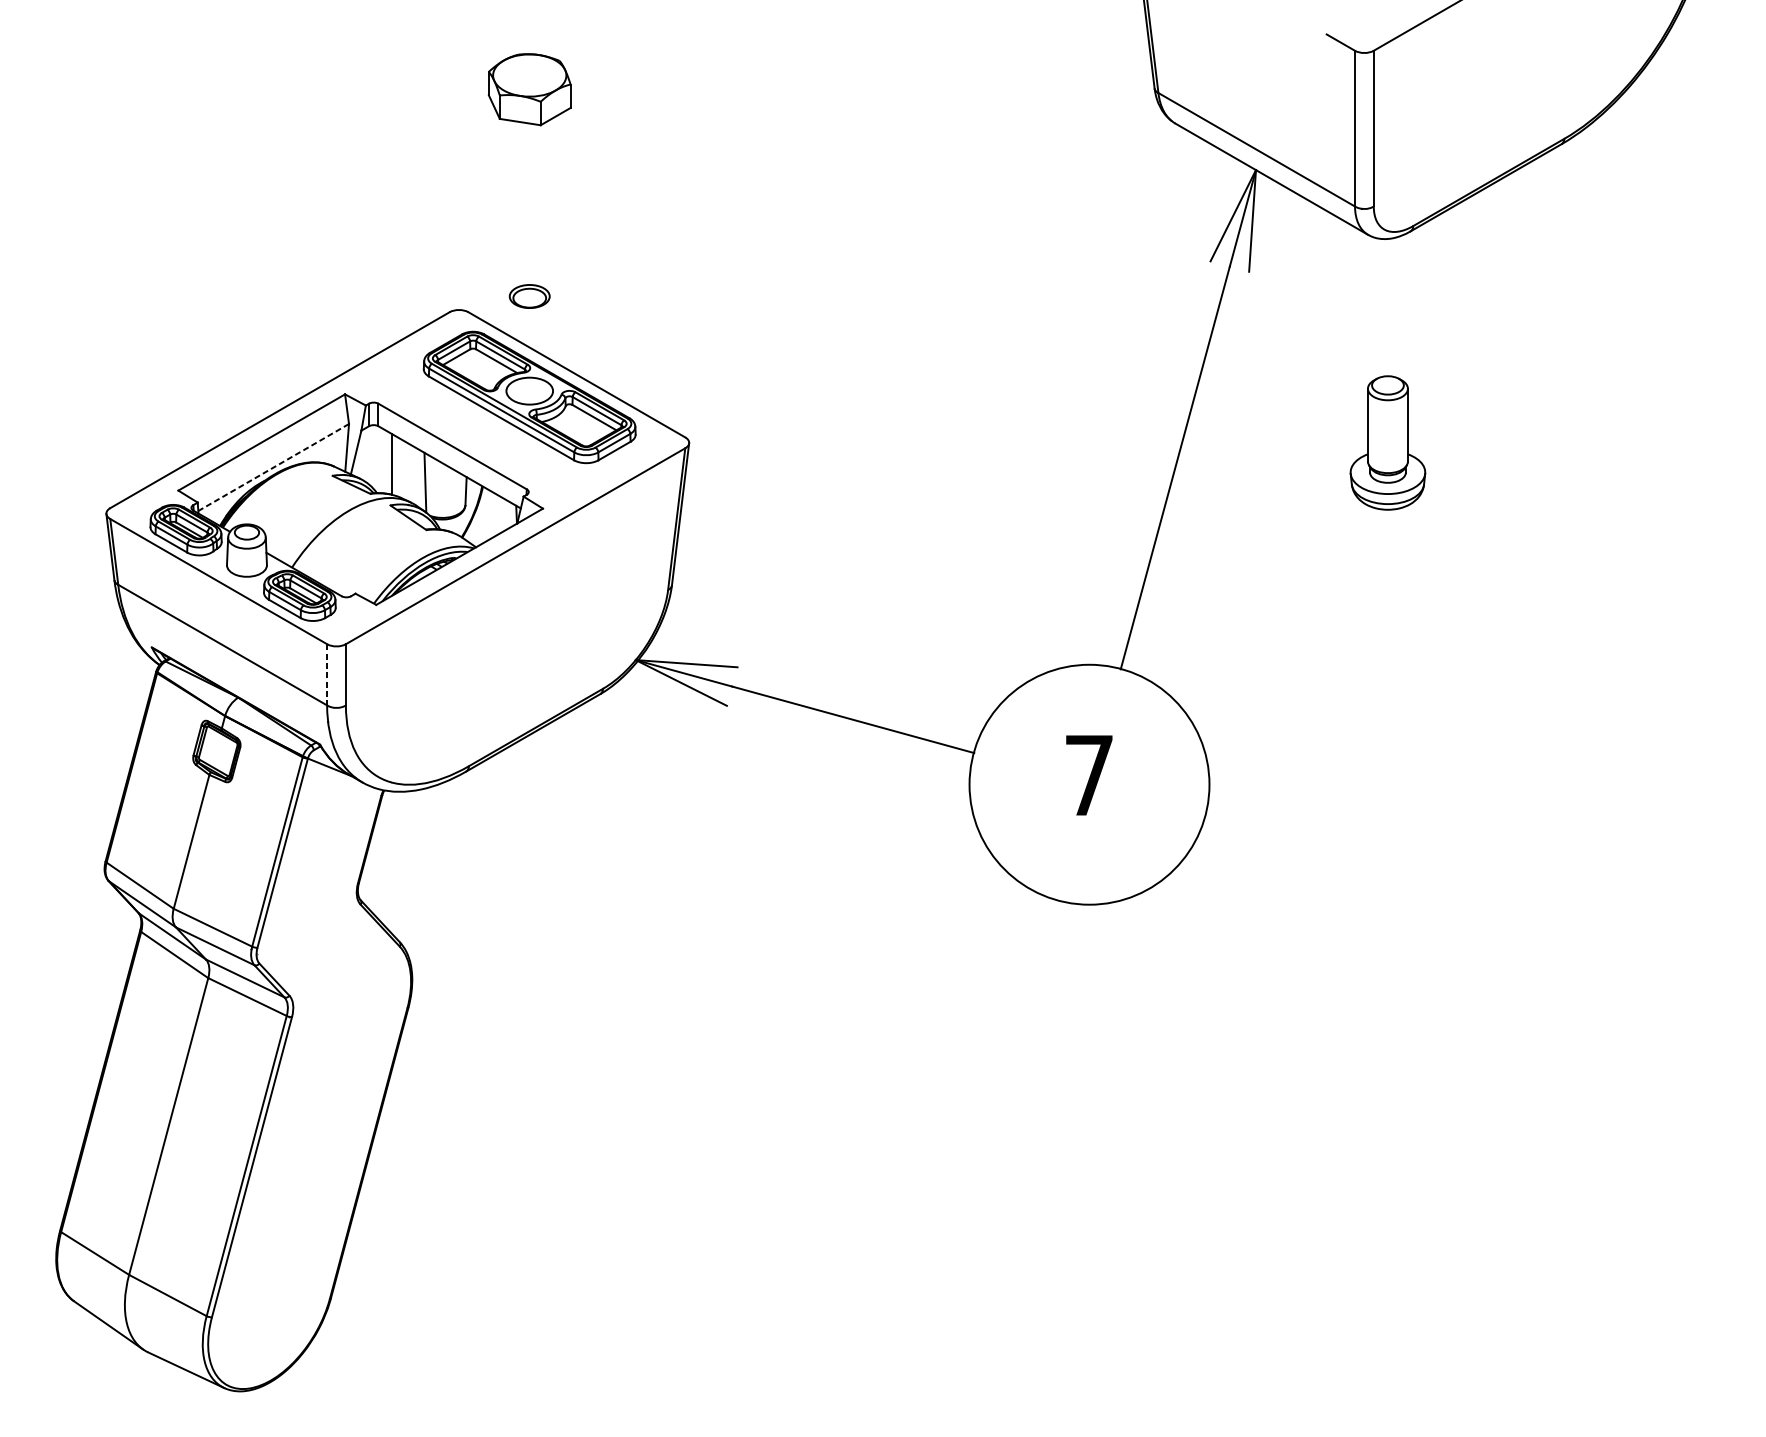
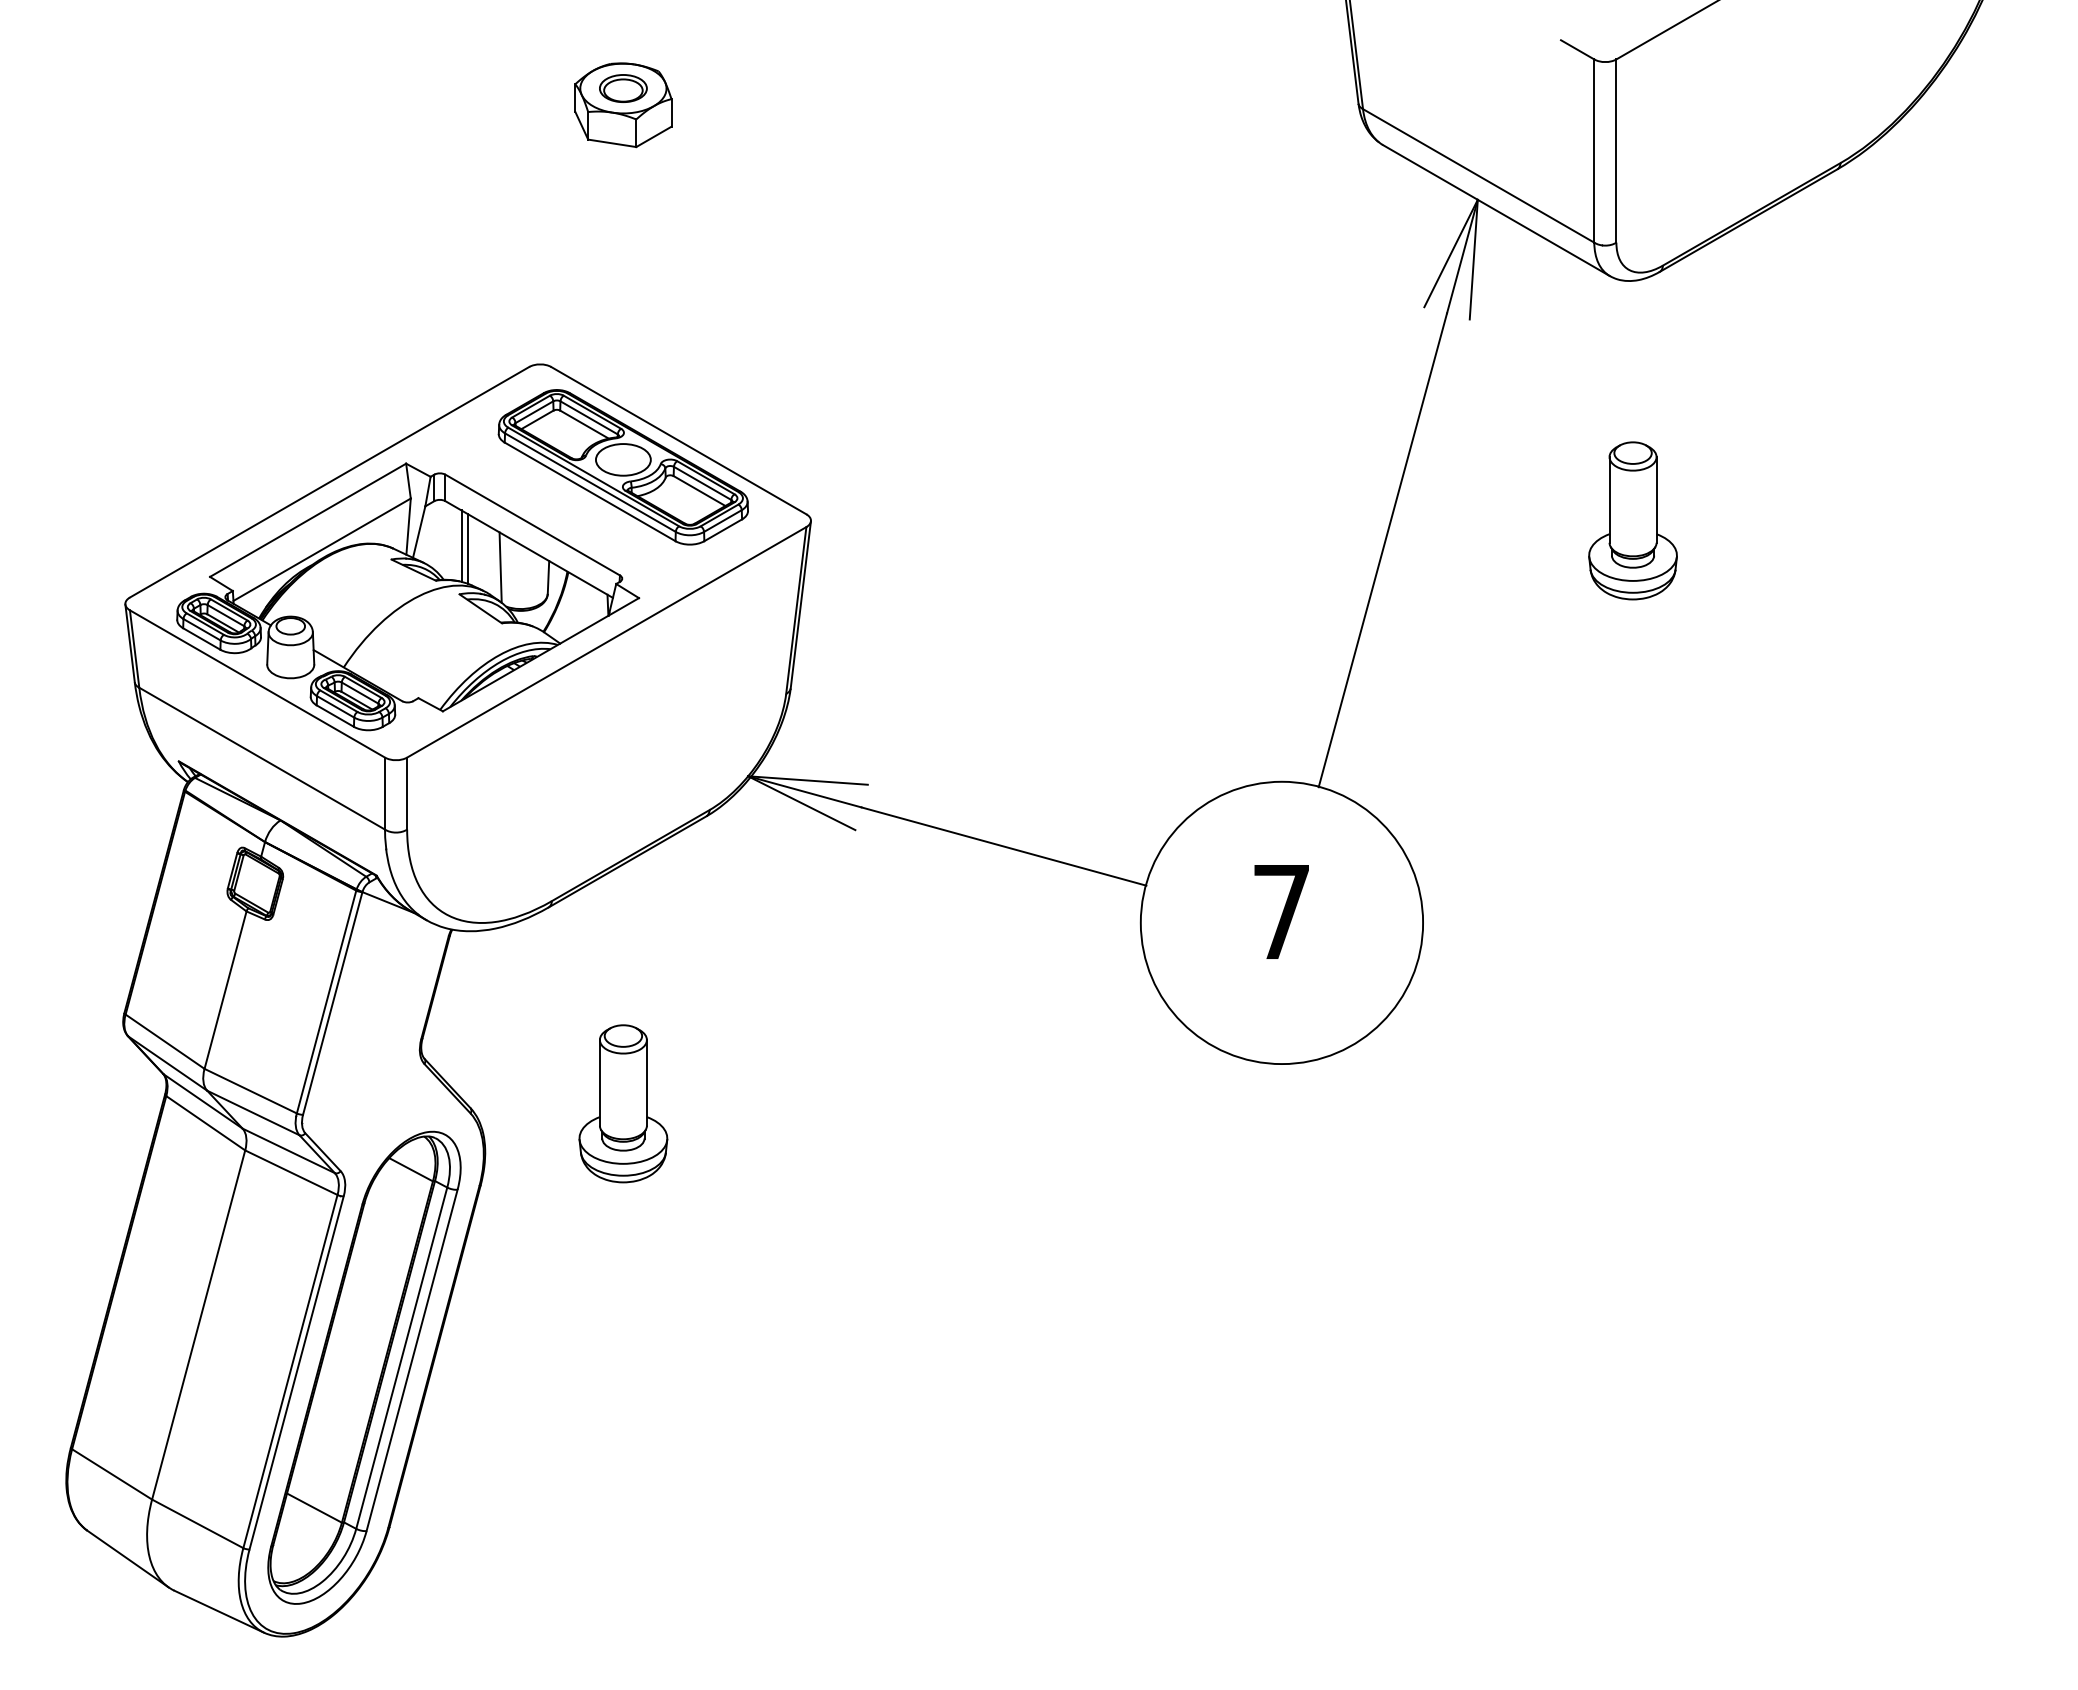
part: (529, 296) -> (623, 88), moved
line: (398, 466) -> (468, 548), added
line: (273, 467) -> (321, 549), dashed -> solid
line: (327, 675) -> (385, 794), dashed -> solid
part: (529, 938) -> (623, 1103), added
part: (309, 1162) -> (364, 1367), added

